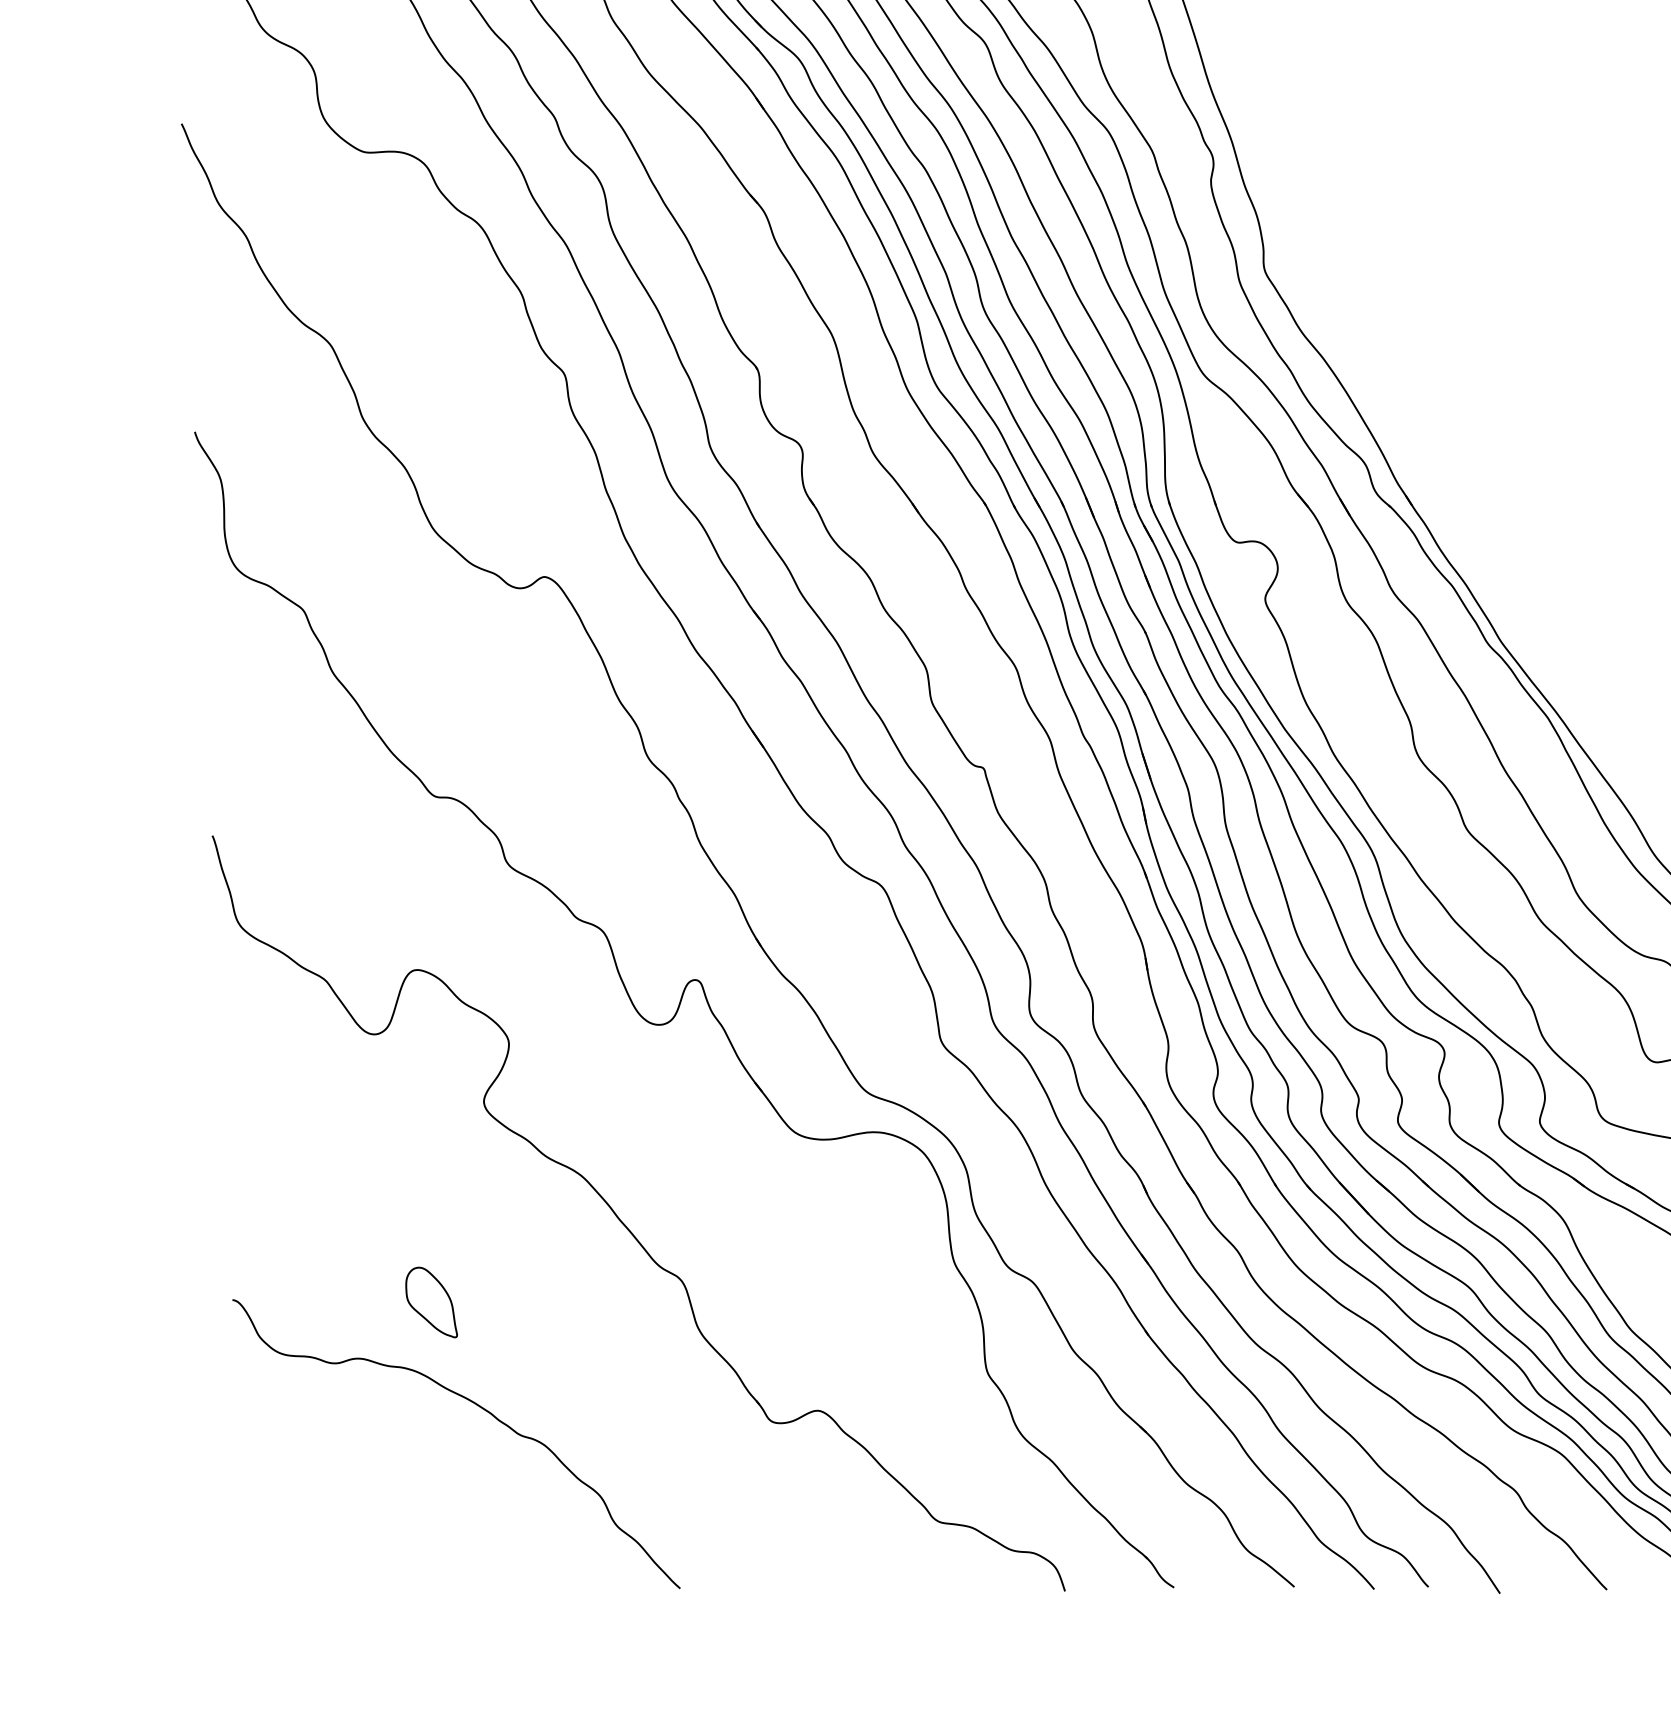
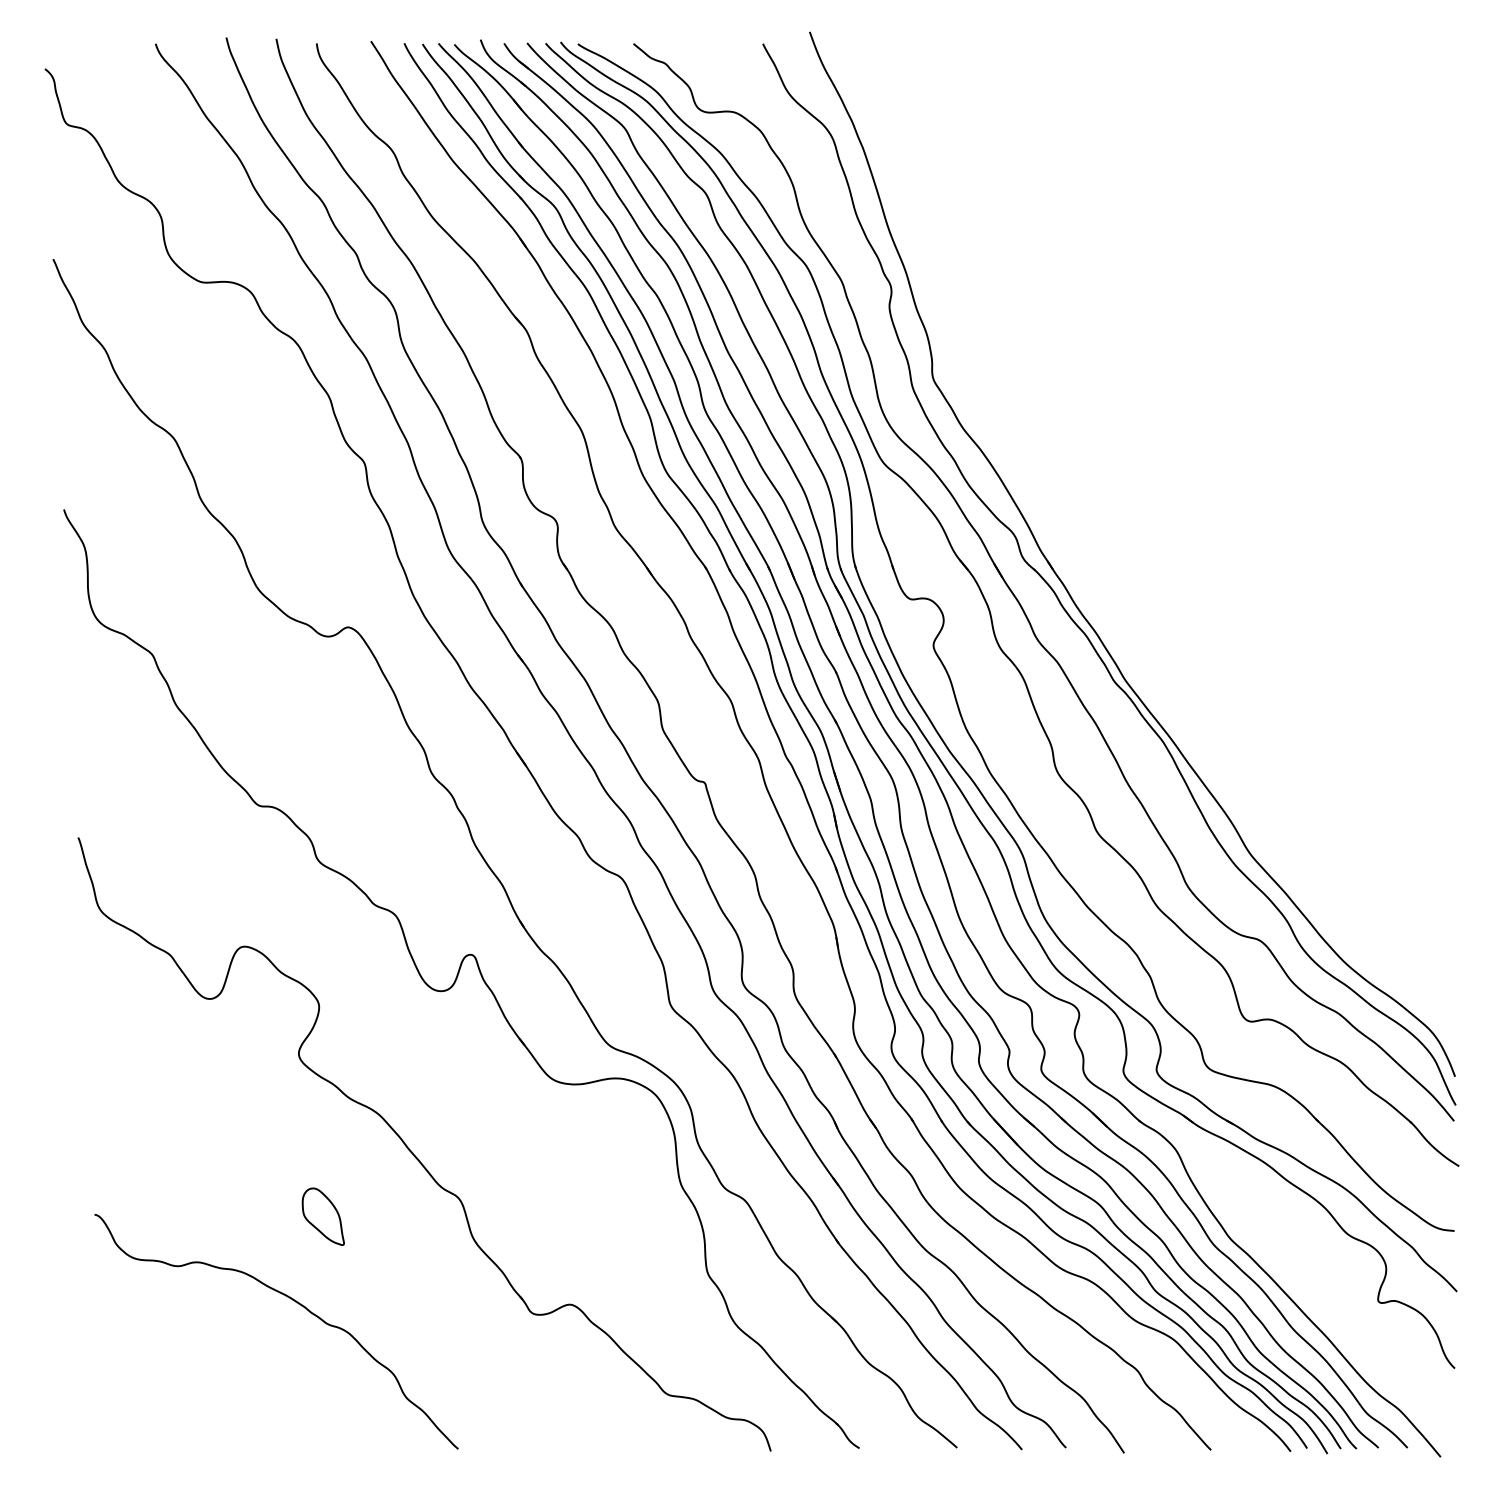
part: (430, 1302) -> (322, 1216), moved

